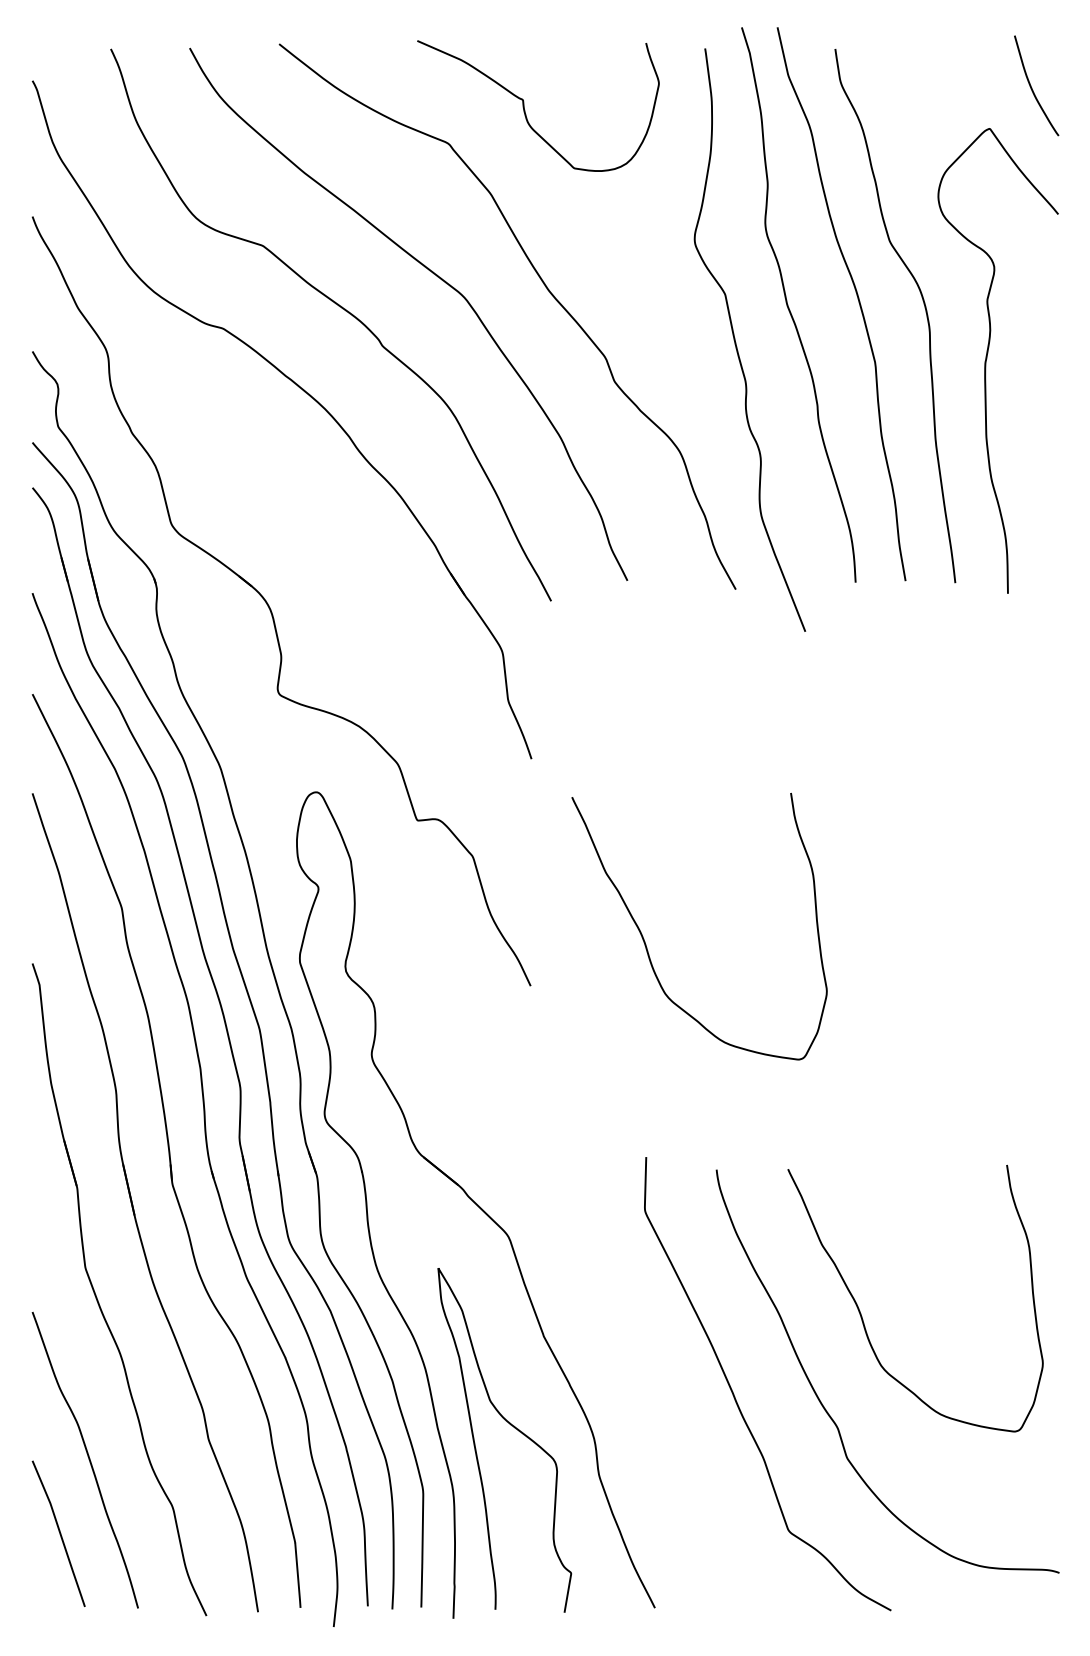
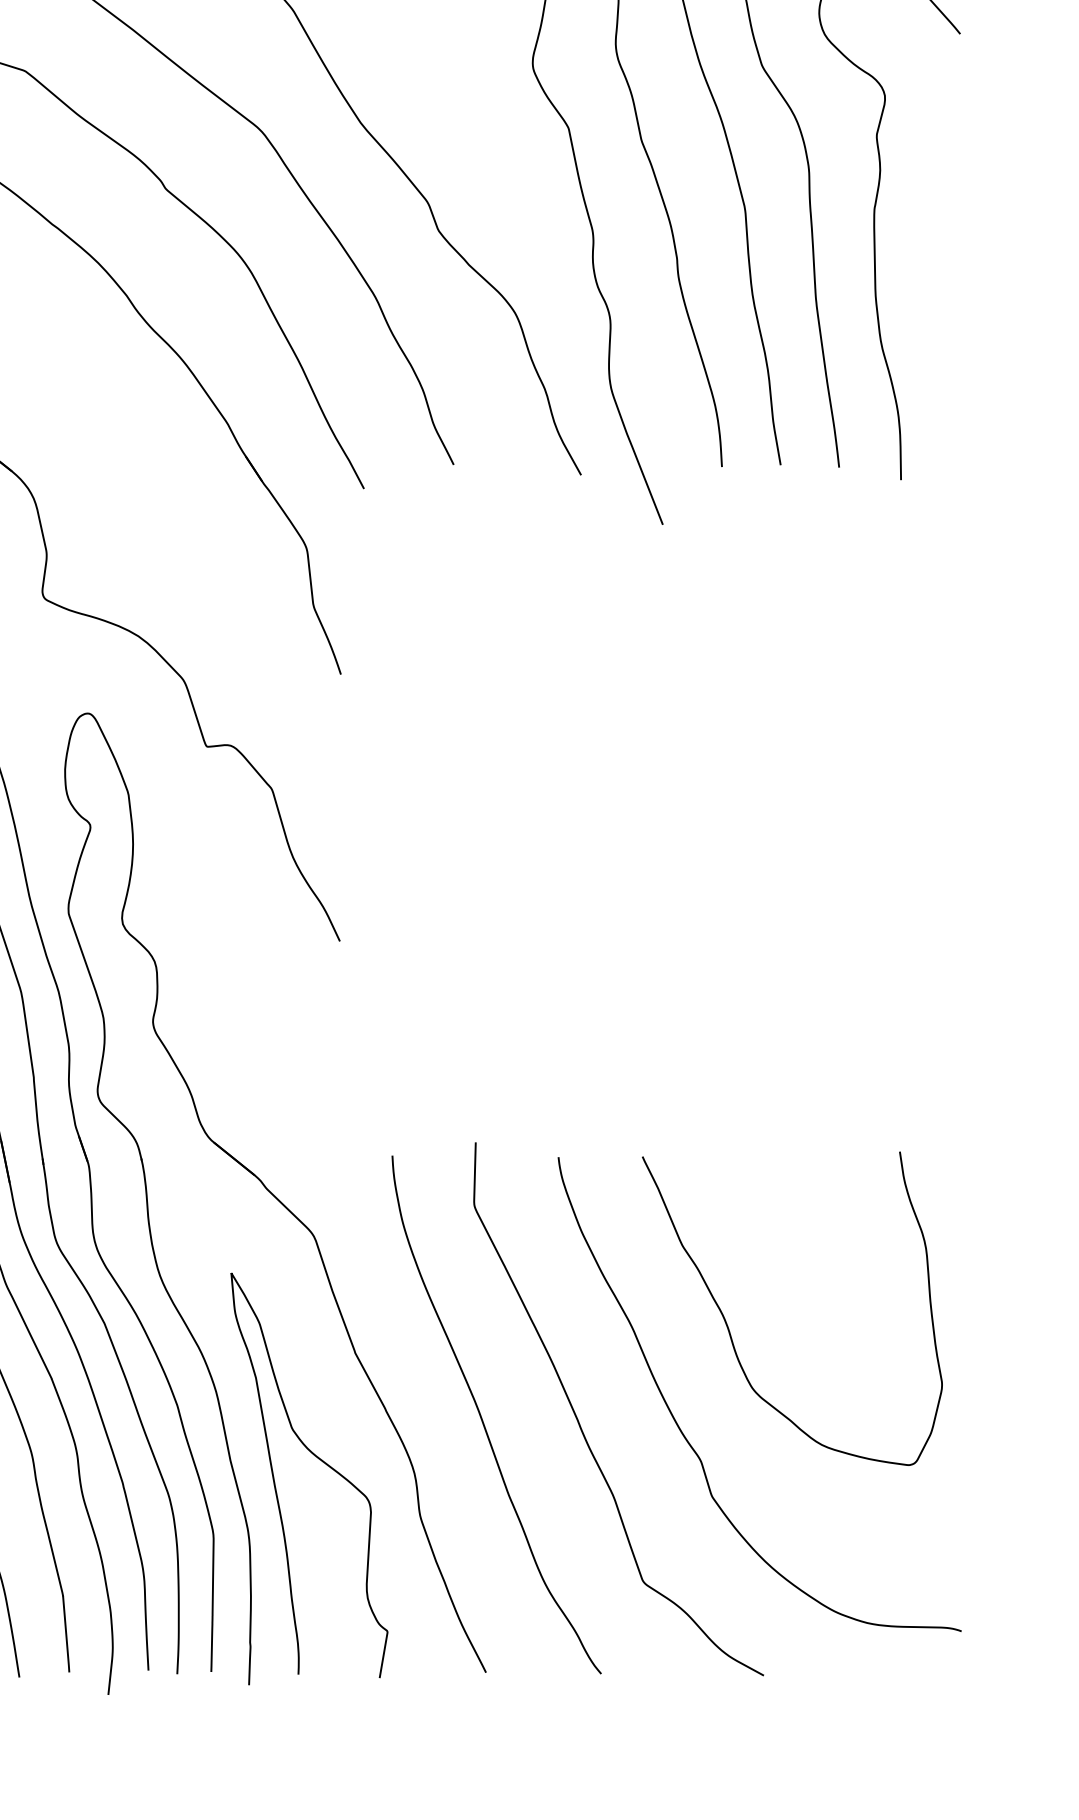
curve: (646, 944) -> (476, 892), removed
curve: (652, 1392) -> (483, 1419), added

